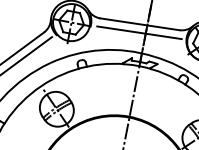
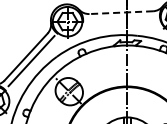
line: (140, 24) -> (121, 12), solid -> dashed
line: (140, 31) -> (122, 18), removed

